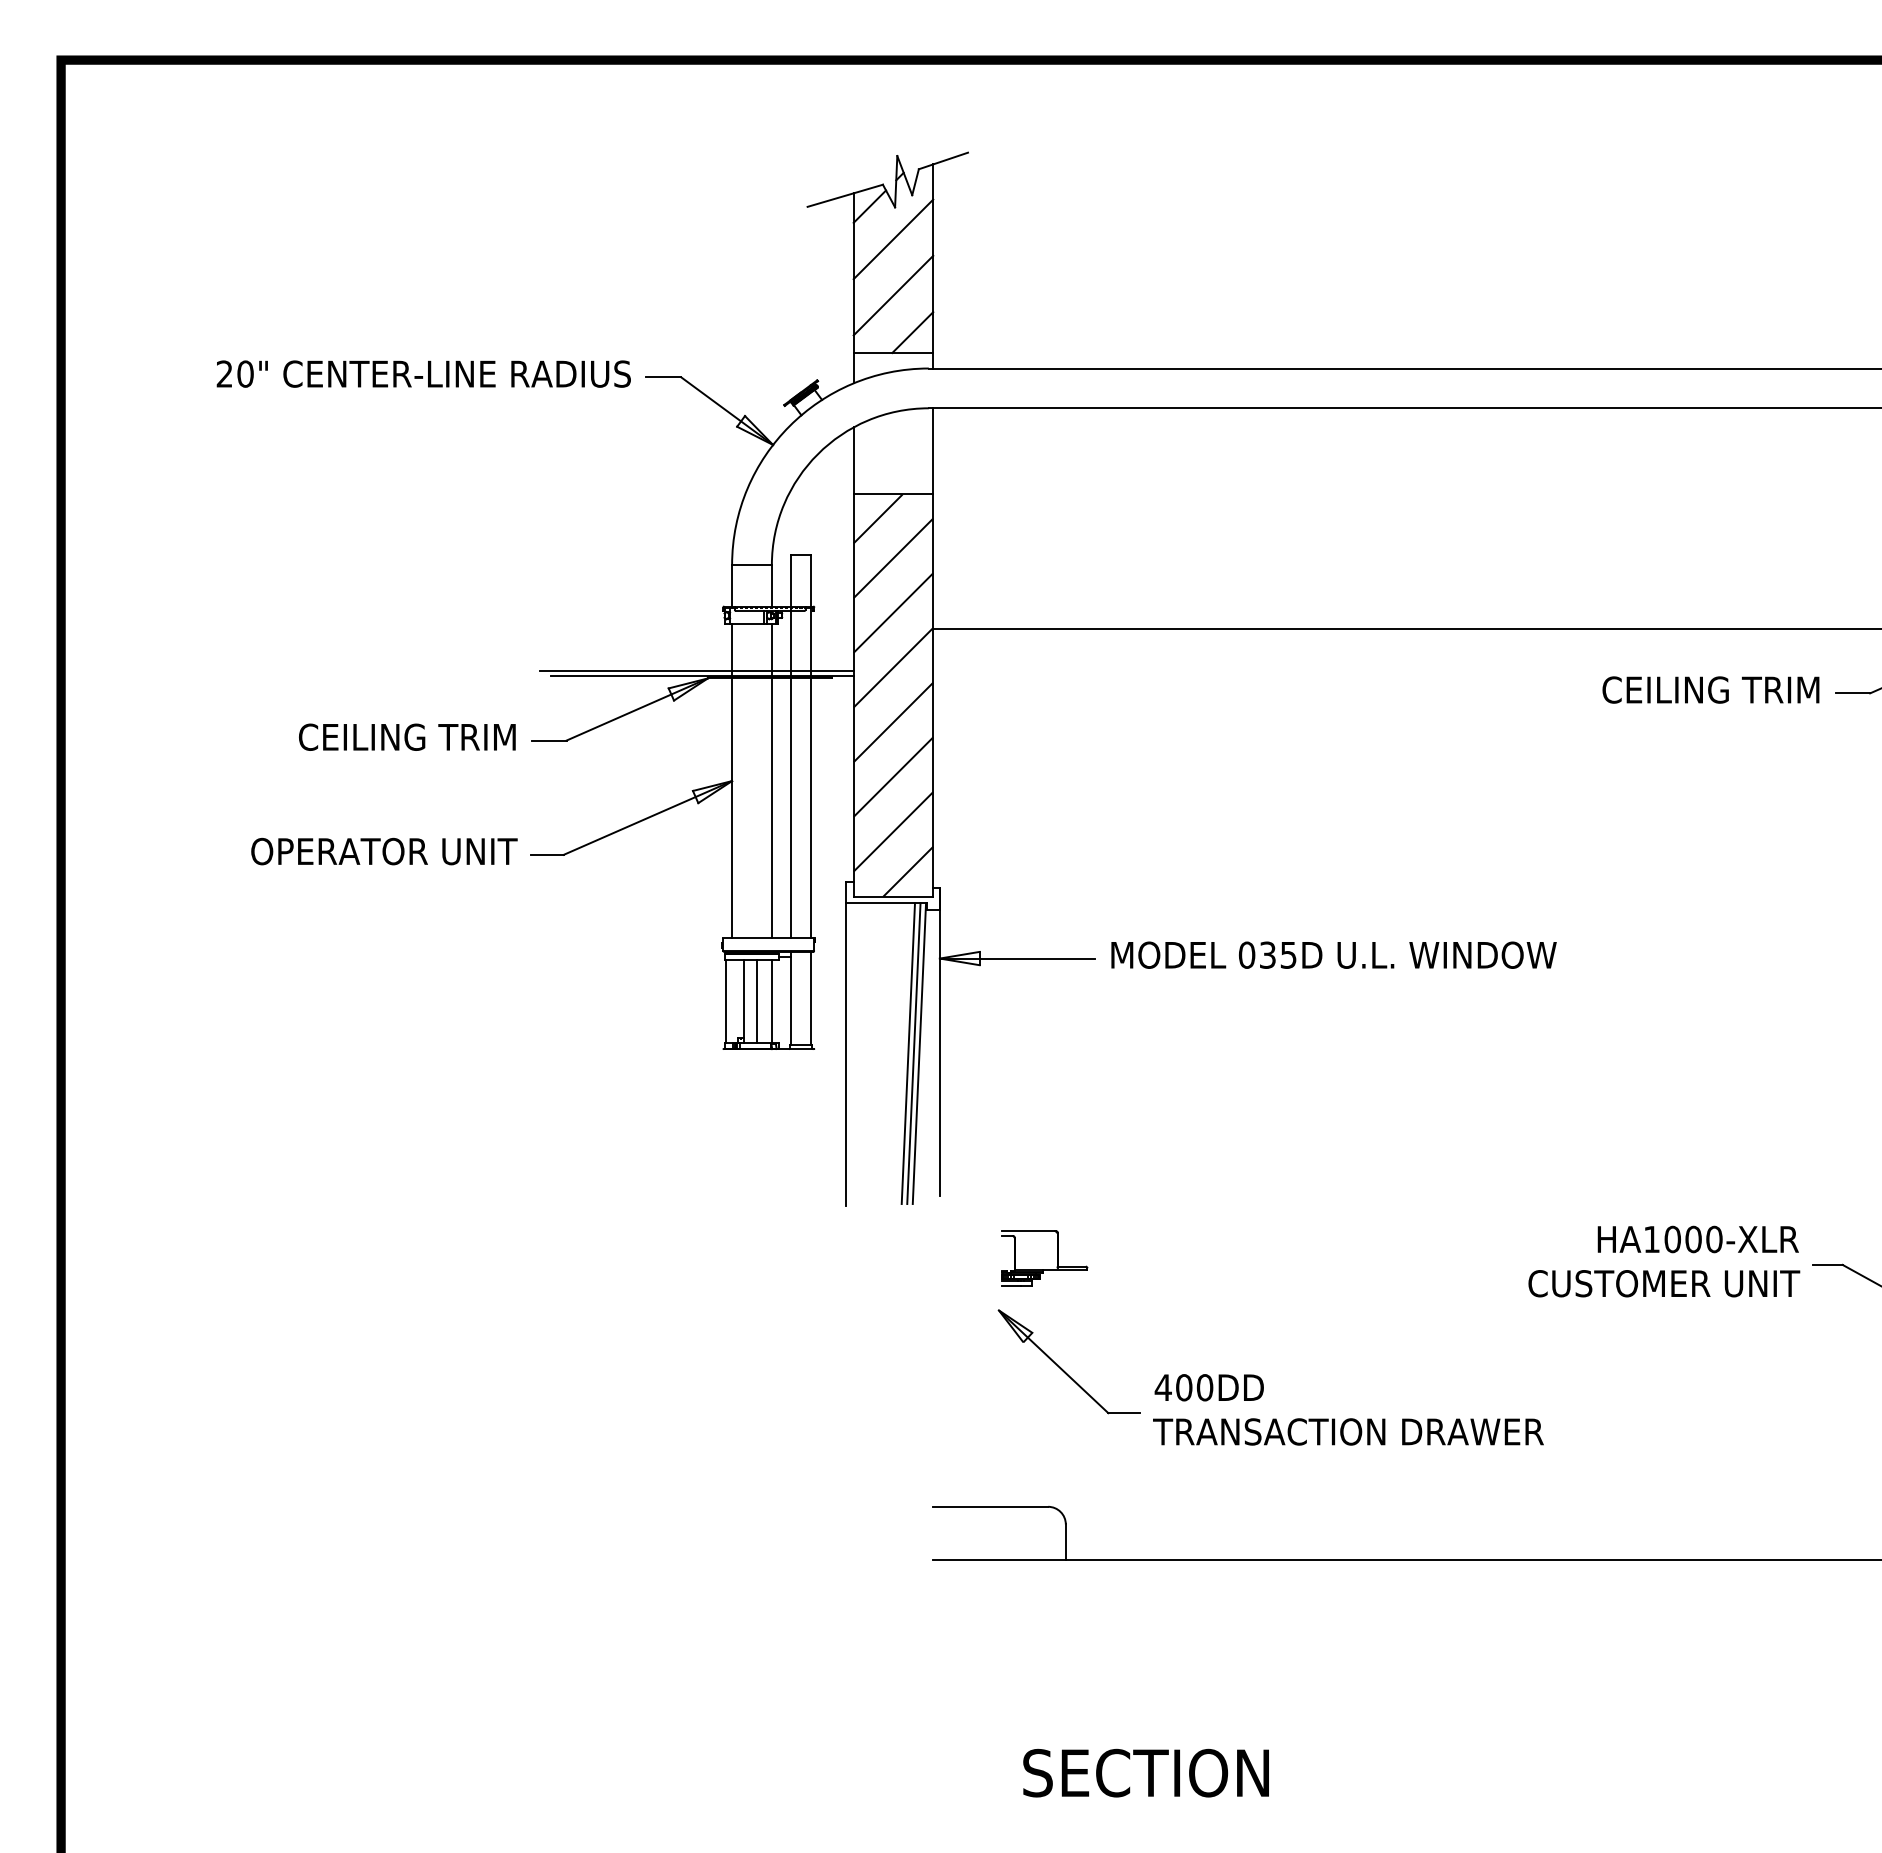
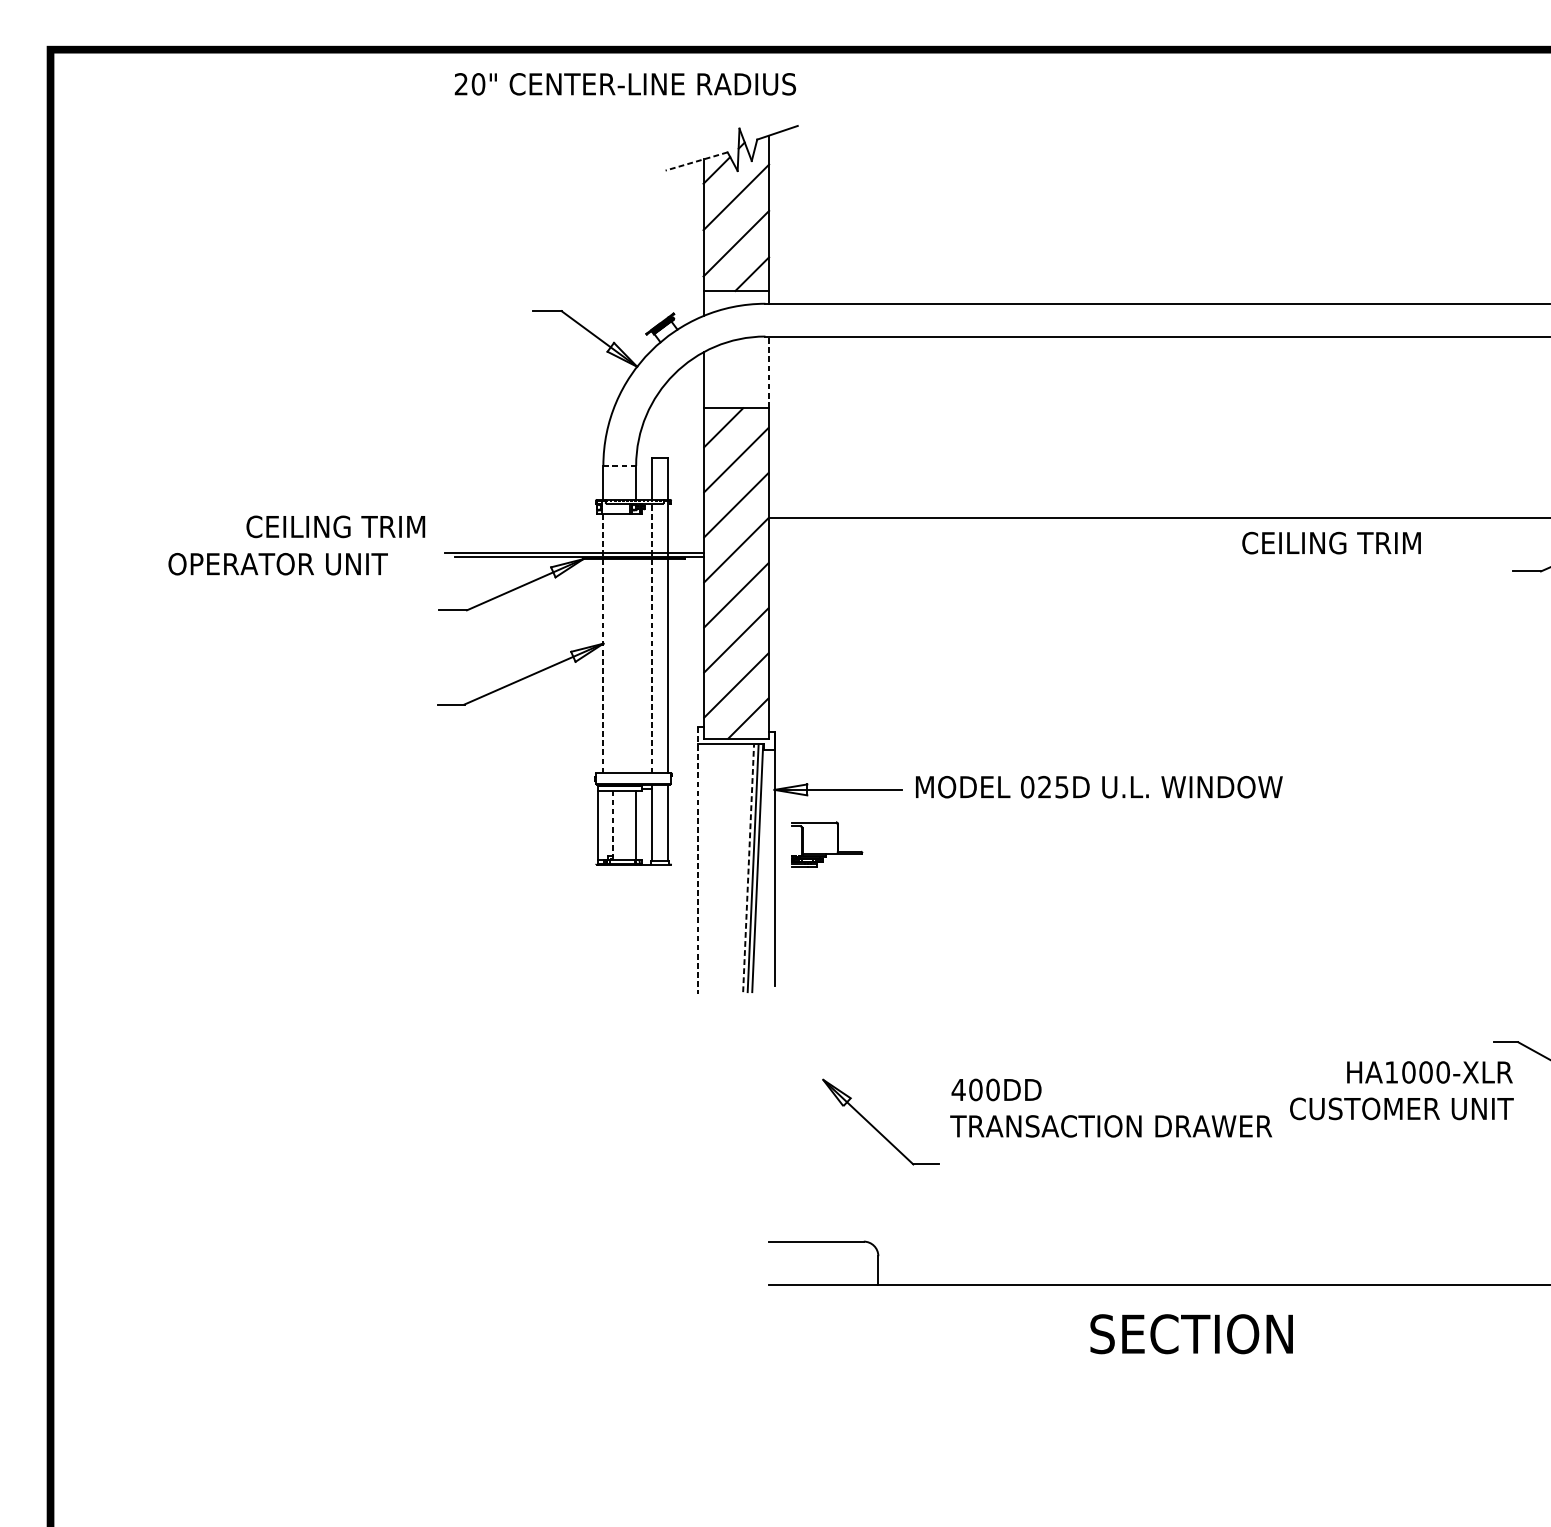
line: (844, 195) -> (695, 161), solid -> dashed
text: (423, 373) -> (625, 83), moved
line: (933, 450) -> (769, 371), solid -> dashed
line: (751, 565) -> (619, 466), solid -> dashed
text: (1710, 689) -> (1331, 542), moved
text: (407, 736) -> (335, 526), moved
line: (791, 772) -> (652, 636), solid -> dashed
line: (732, 780) -> (603, 643), solid -> dashed
line: (771, 780) -> (635, 643), removed
text: (384, 851) -> (278, 564), moved
text: (1267, 954) -> (1044, 786), 035D -> 025D
line: (743, 1001) -> (612, 825), solid -> dashed
line: (757, 1001) -> (624, 825), removed
line: (846, 1044) -> (697, 860), solid -> dashed
line: (908, 1053) -> (748, 868), solid -> dashed
text: (1664, 1261) -> (1402, 1090), moved
part: (1044, 1269) -> (826, 854), moved
text: (1348, 1409) -> (1111, 1107), moved
text: (1145, 1772) -> (1191, 1333), moved

